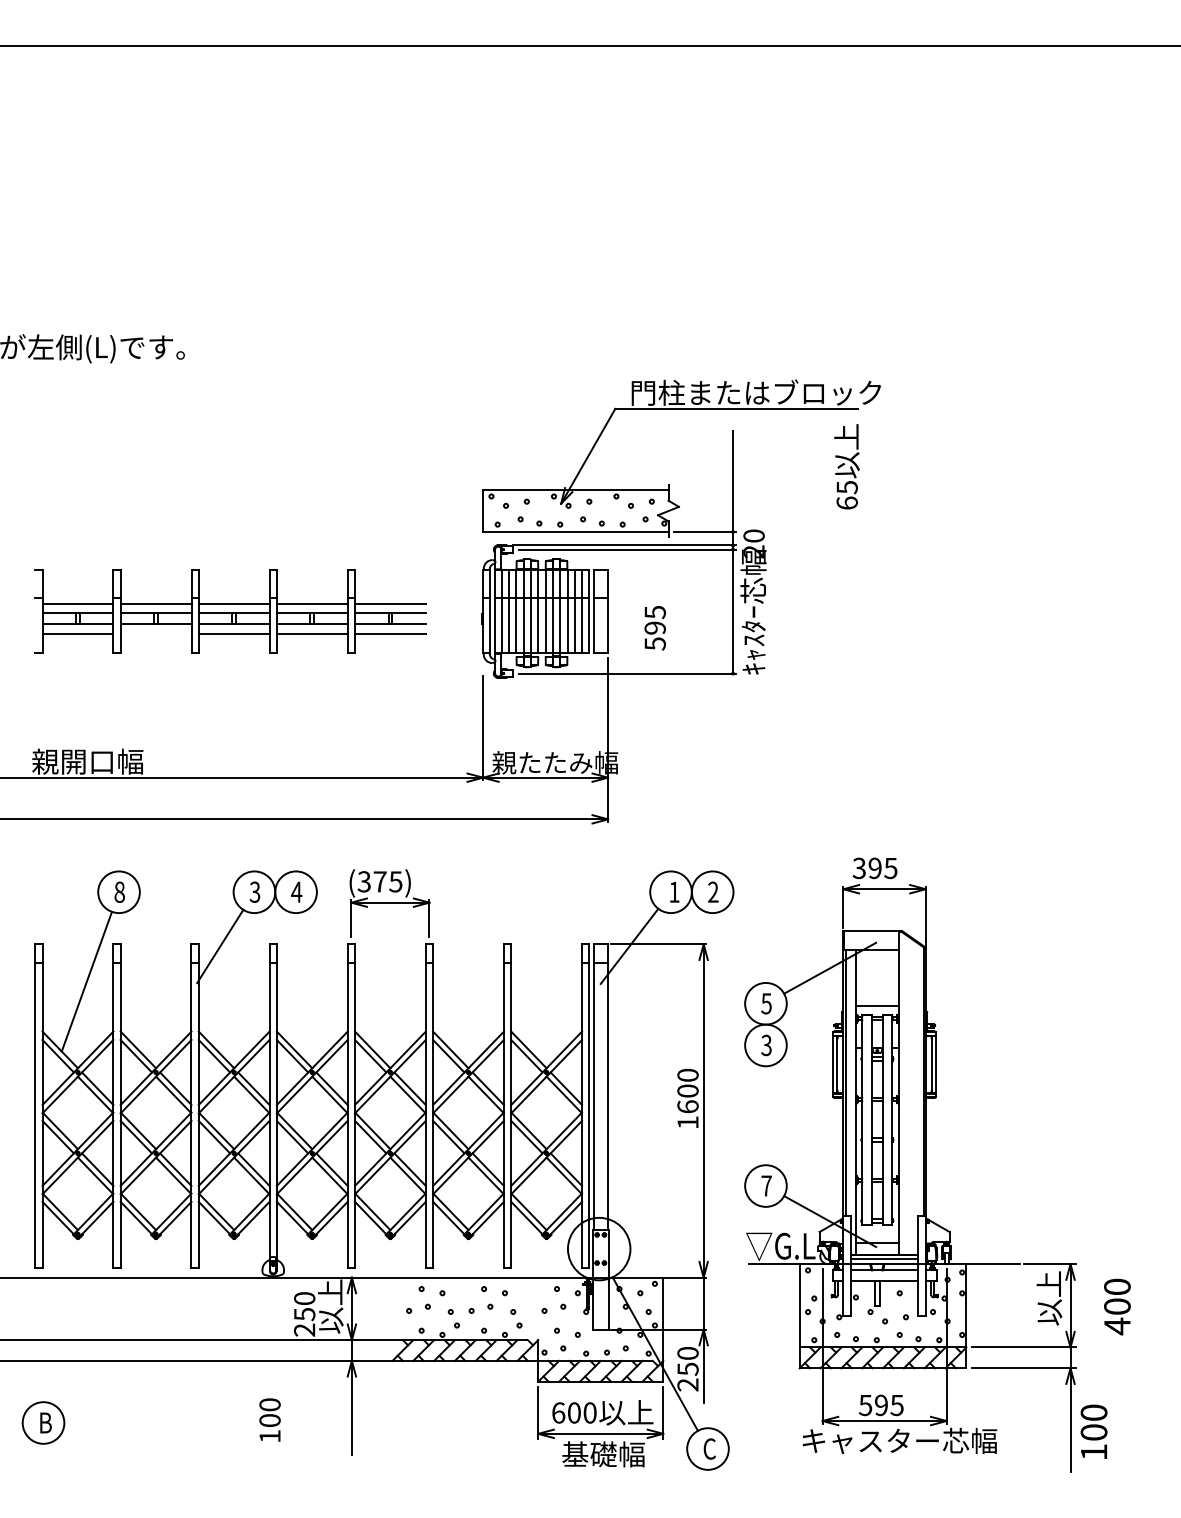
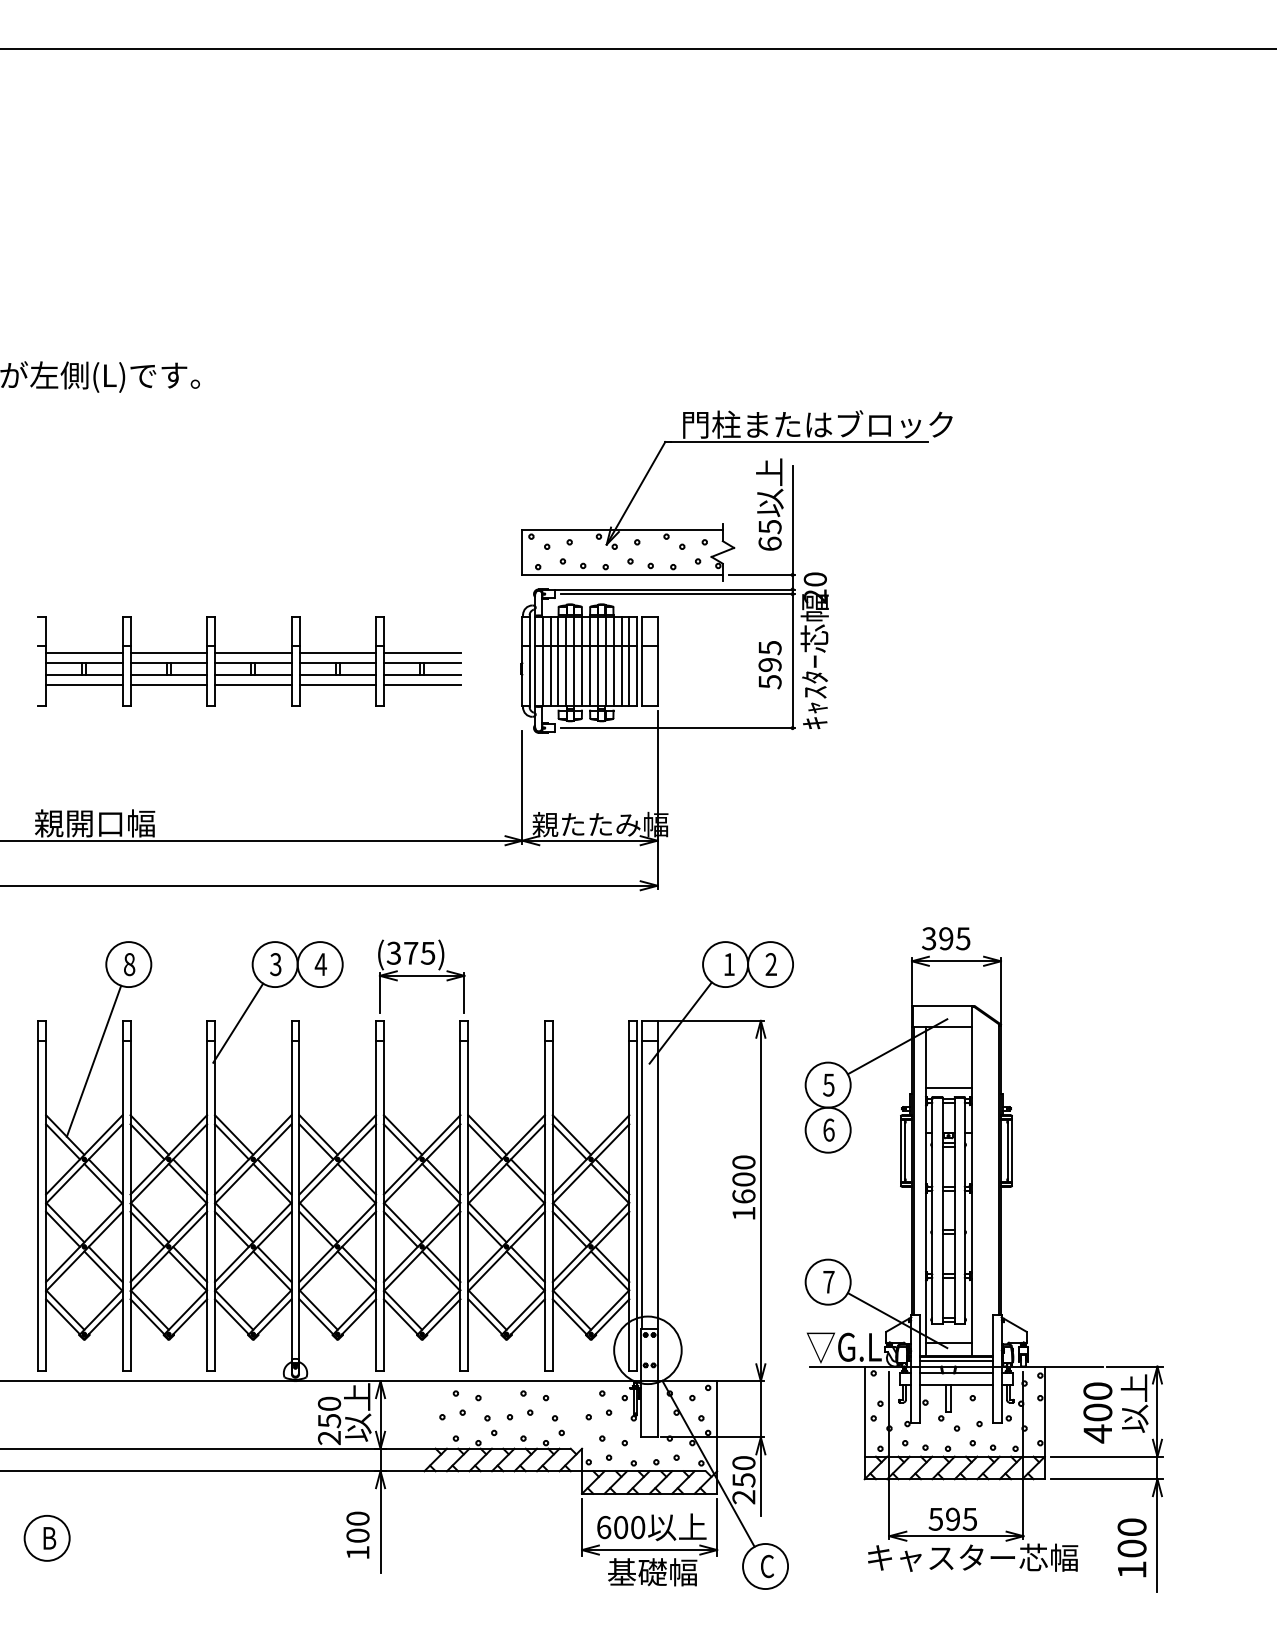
text: (846, 466) -> (769, 504), moved
text: (654, 628) -> (769, 665), moved
line: (155, 633) -> (168, 684), added
text: (766, 1045) -> (828, 1130), 3 -> 6
text: (1117, 1306) -> (1097, 1412), moved
text: (269, 1419) -> (357, 1534), moved
text: (1093, 1431) -> (1131, 1547), moved

